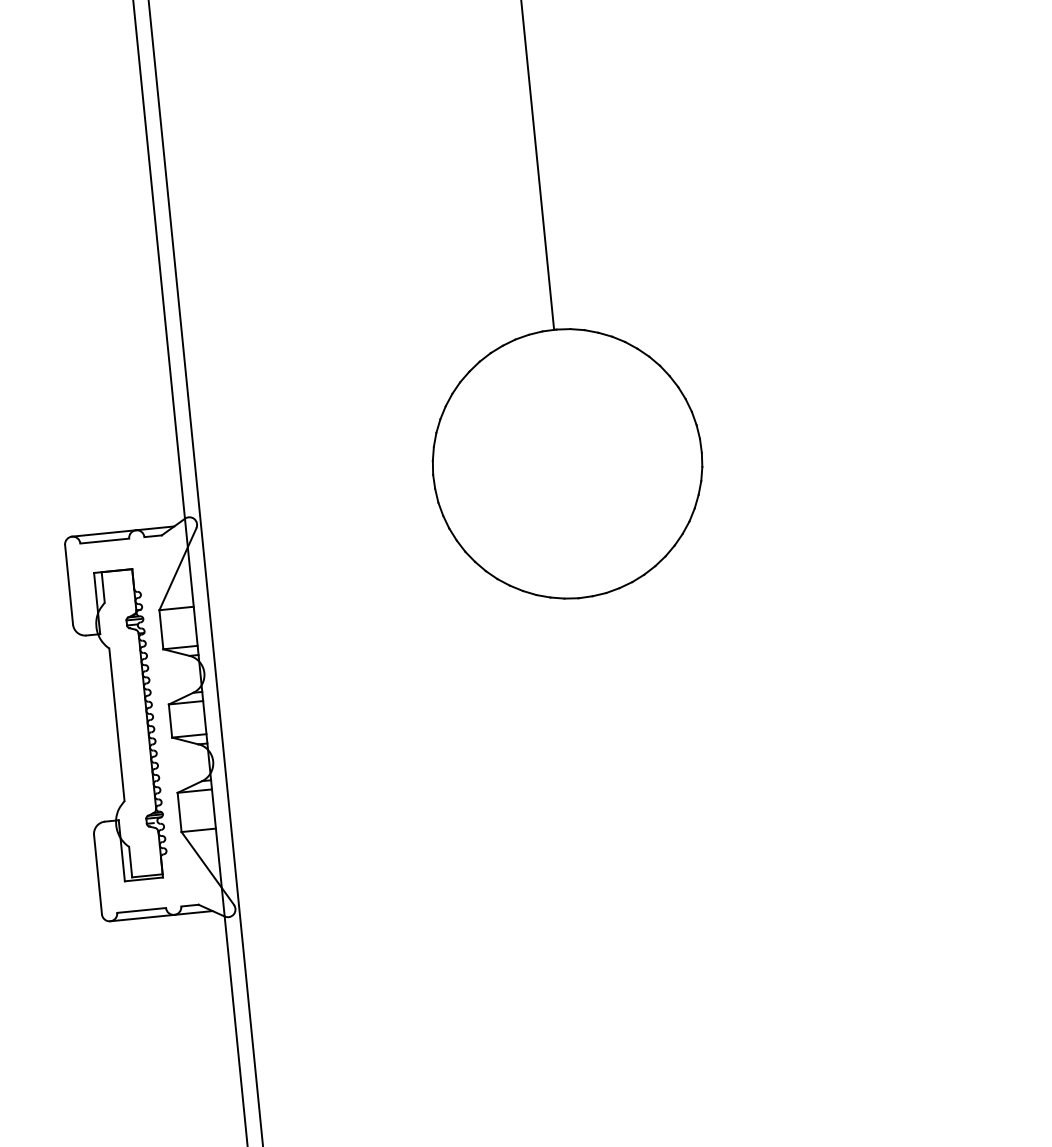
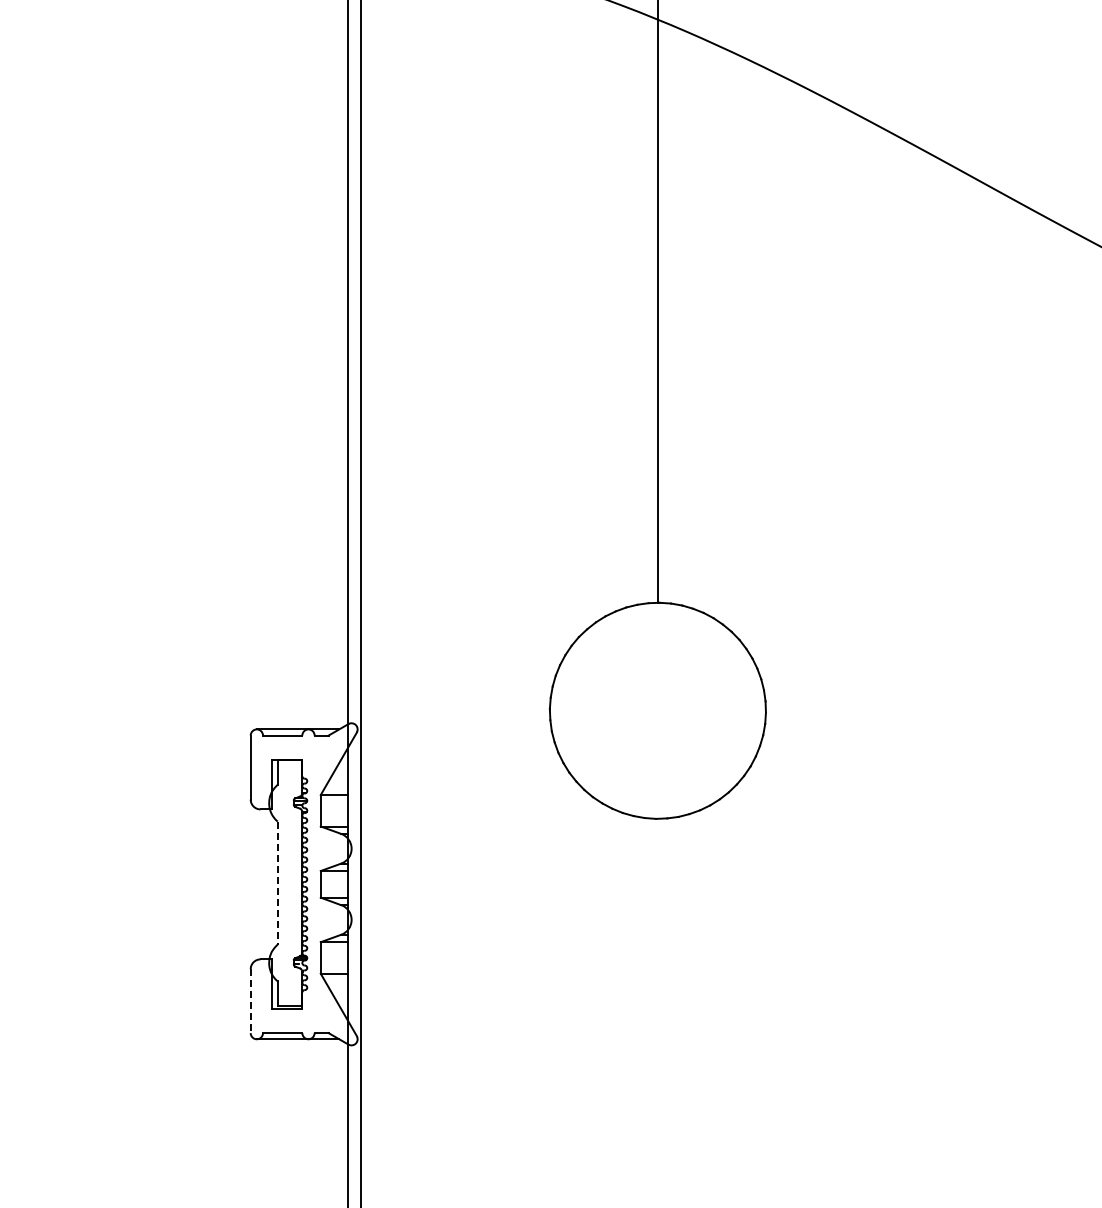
line: (116, 725) -> (277, 883), solid -> dashed
line: (97, 875) -> (250, 1001), solid -> dashed

